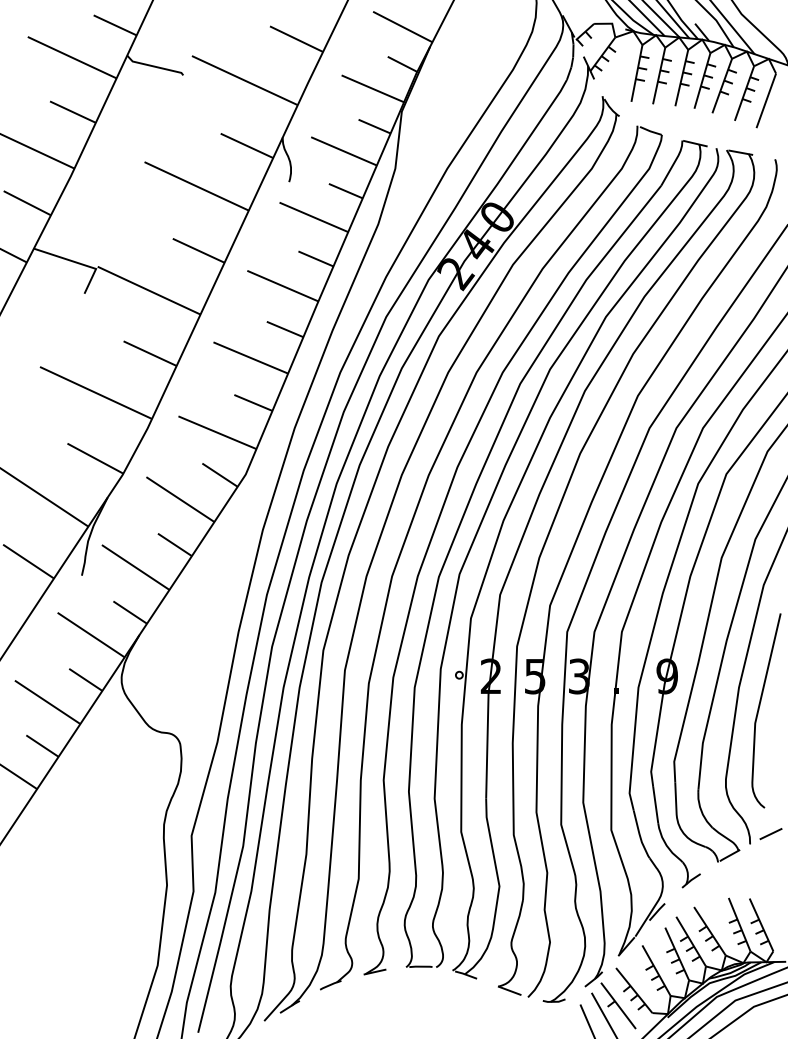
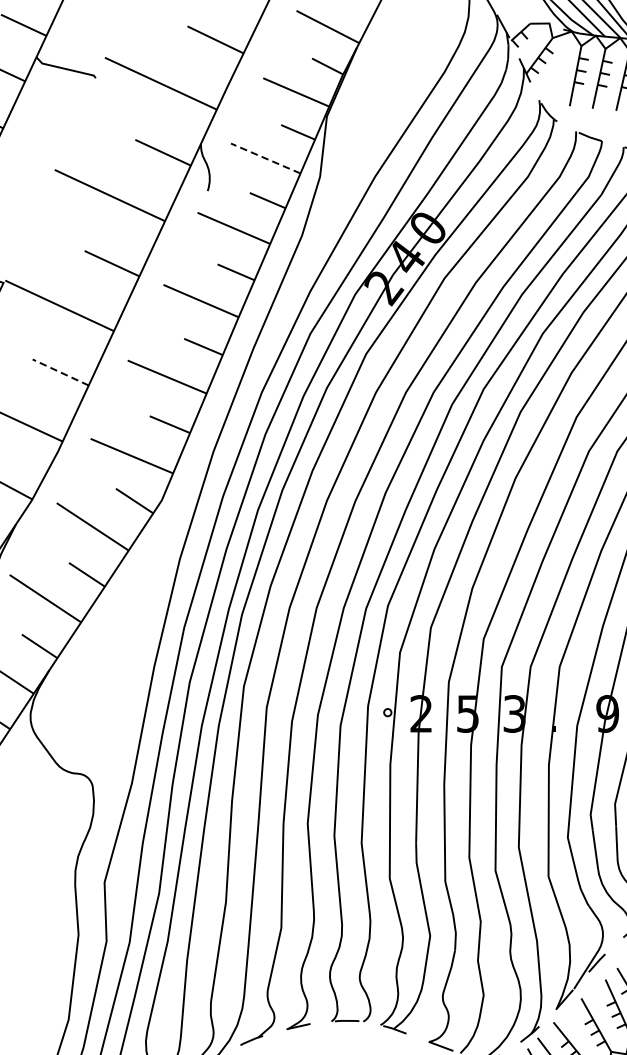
line: (343, 151) -> (265, 158), solid -> dashed
line: (149, 353) -> (60, 372), solid -> dashed

